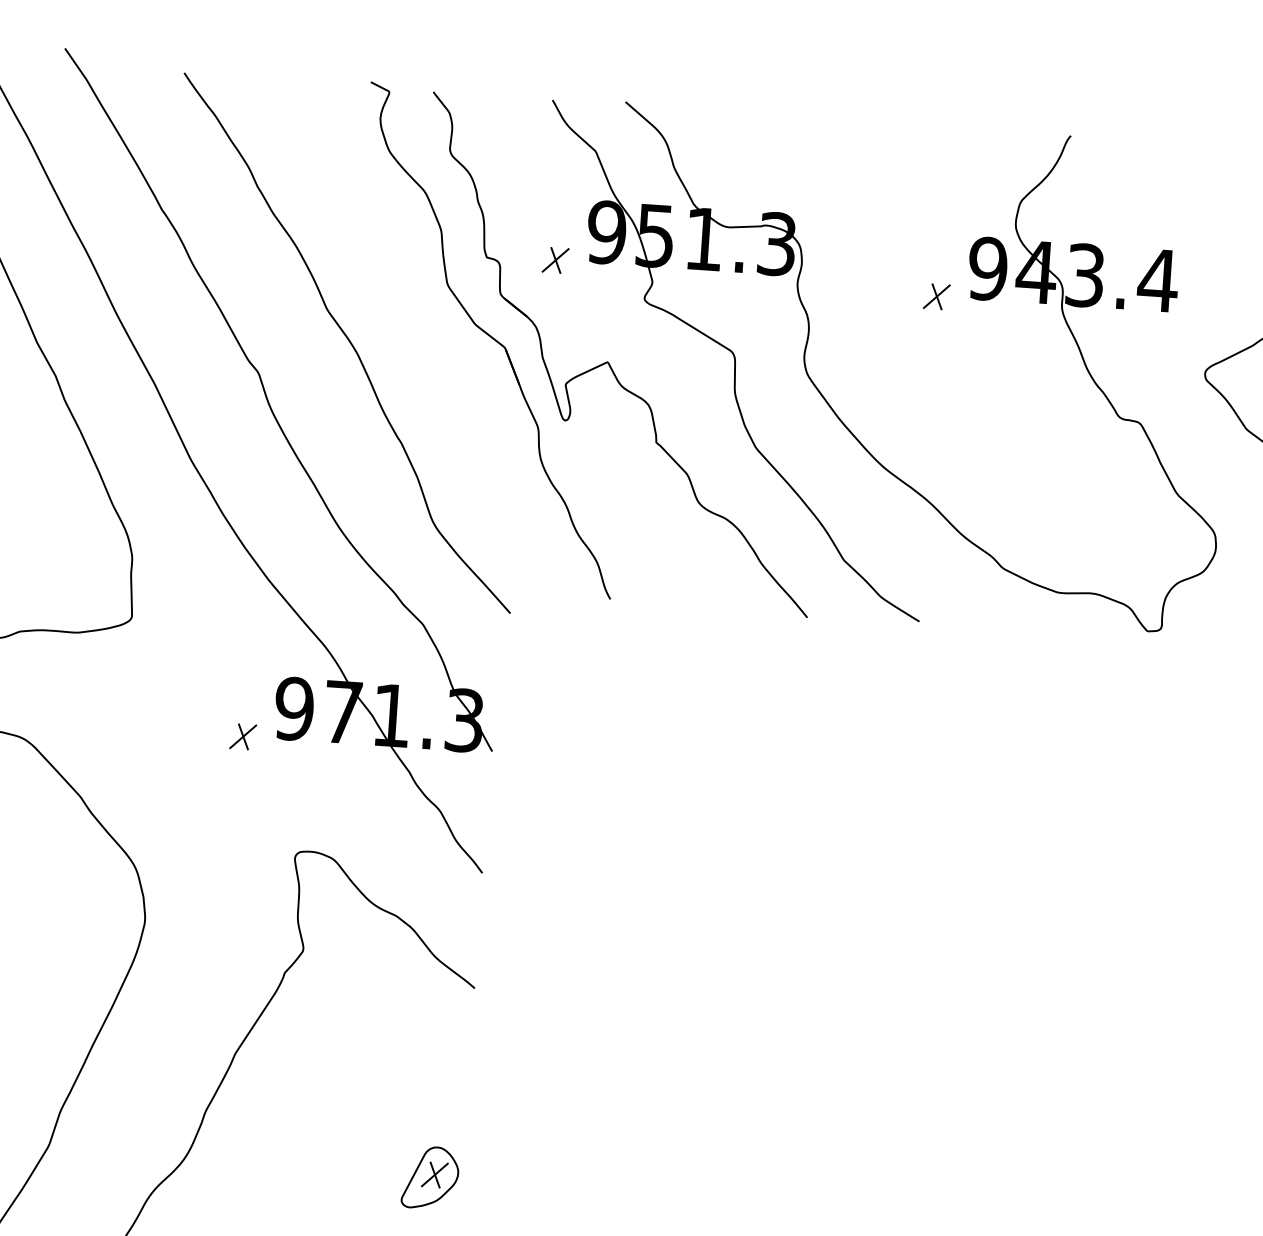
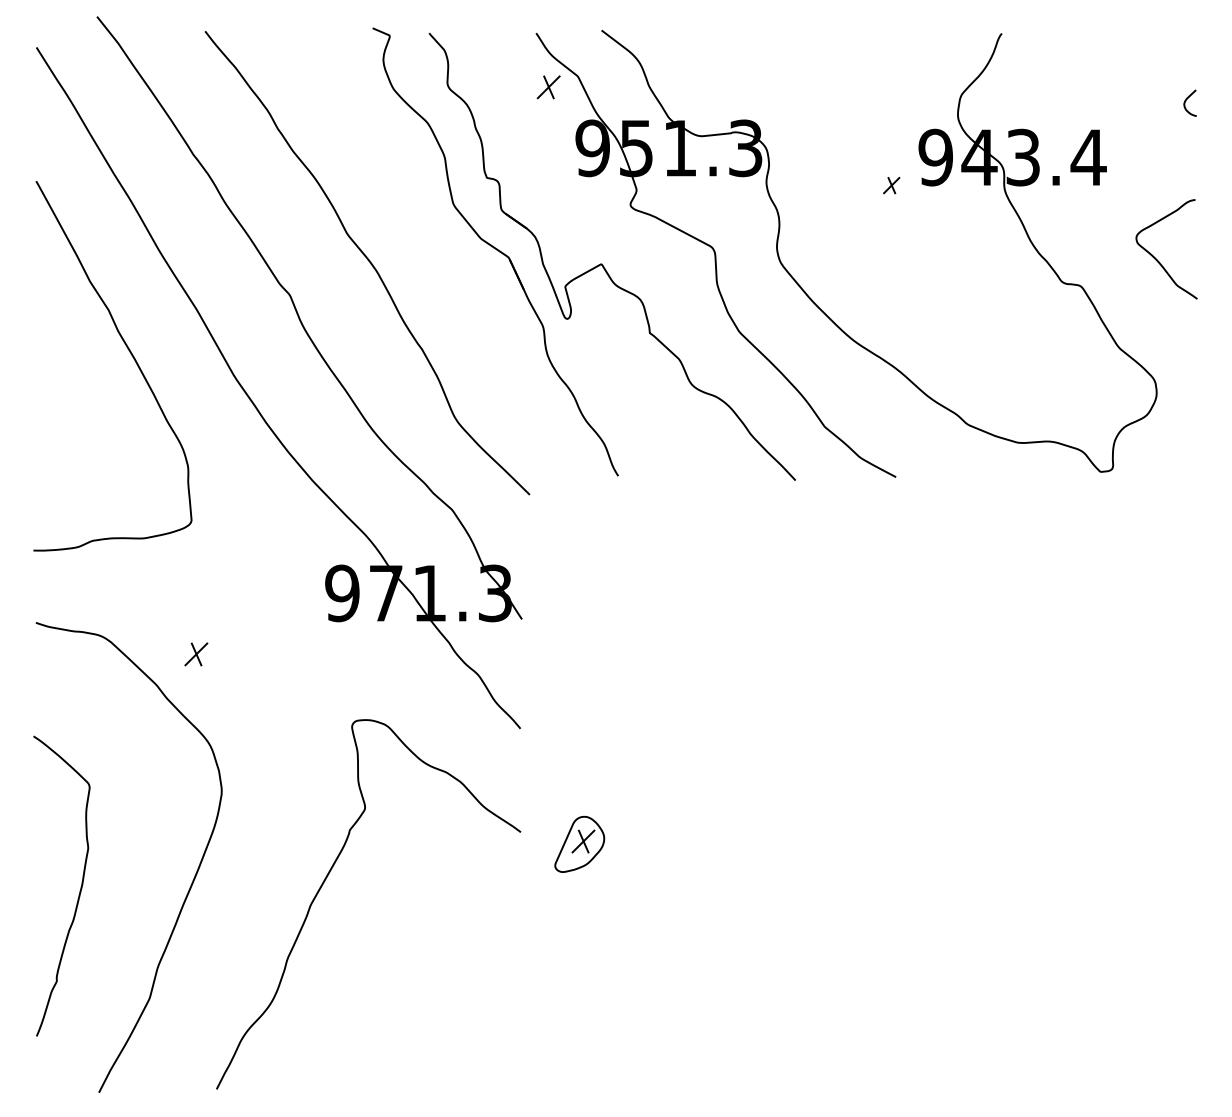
part: (555, 260) -> (548, 87), moved
part: (936, 296) -> (891, 185), size x0.7
part: (243, 736) -> (196, 654), moved
part: (430, 1176) -> (579, 843), moved

